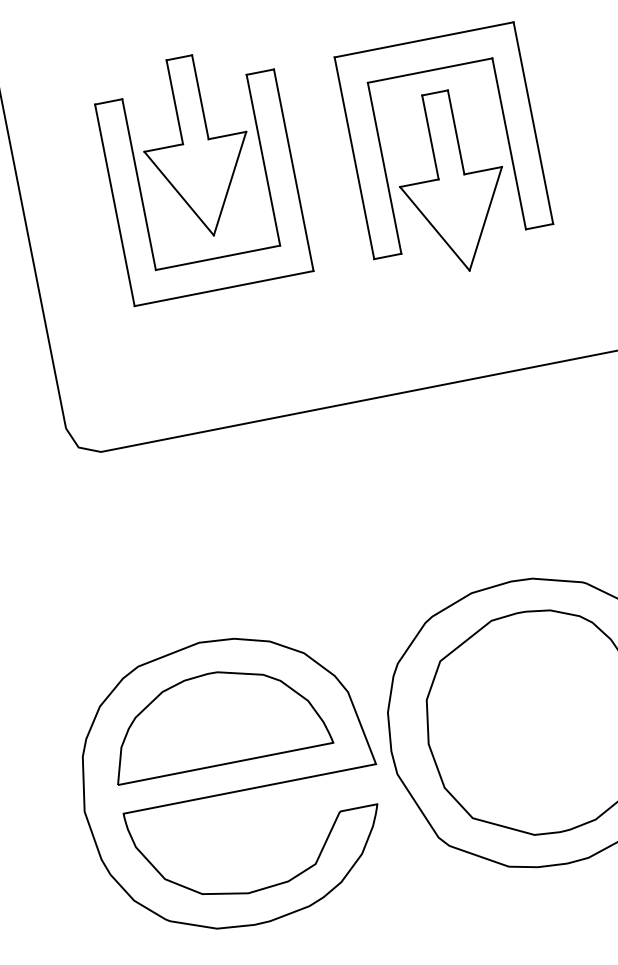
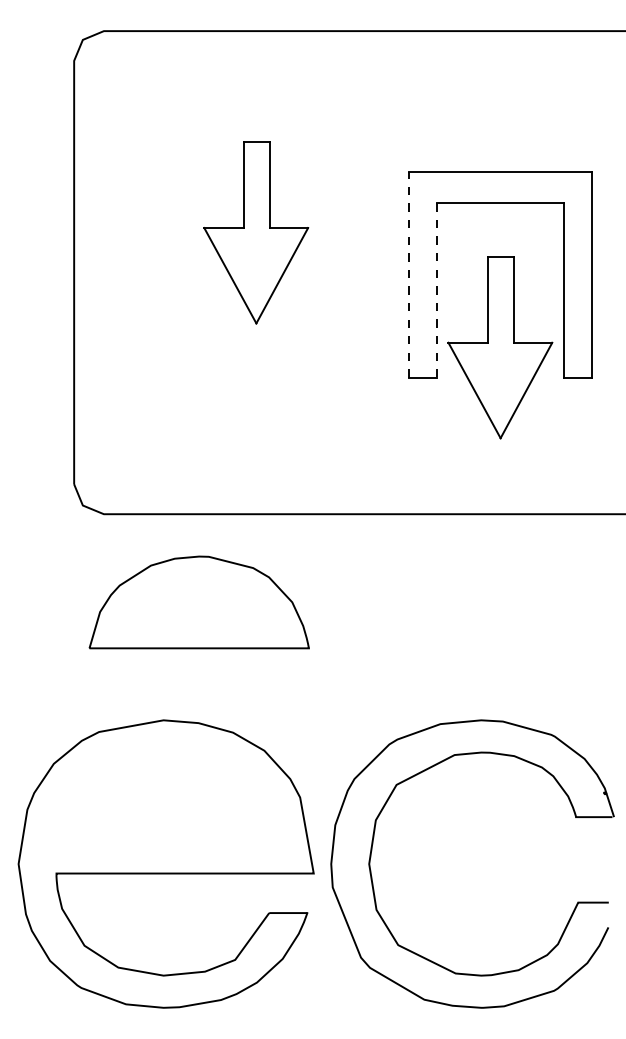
line: (354, 157) -> (409, 274), solid -> dashed
line: (384, 168) -> (436, 290), solid -> dashed
part: (452, 181) -> (500, 347), moved
part: (142, 199) -> (193, 274), removed
part: (216, 719) -> (198, 602), moved

